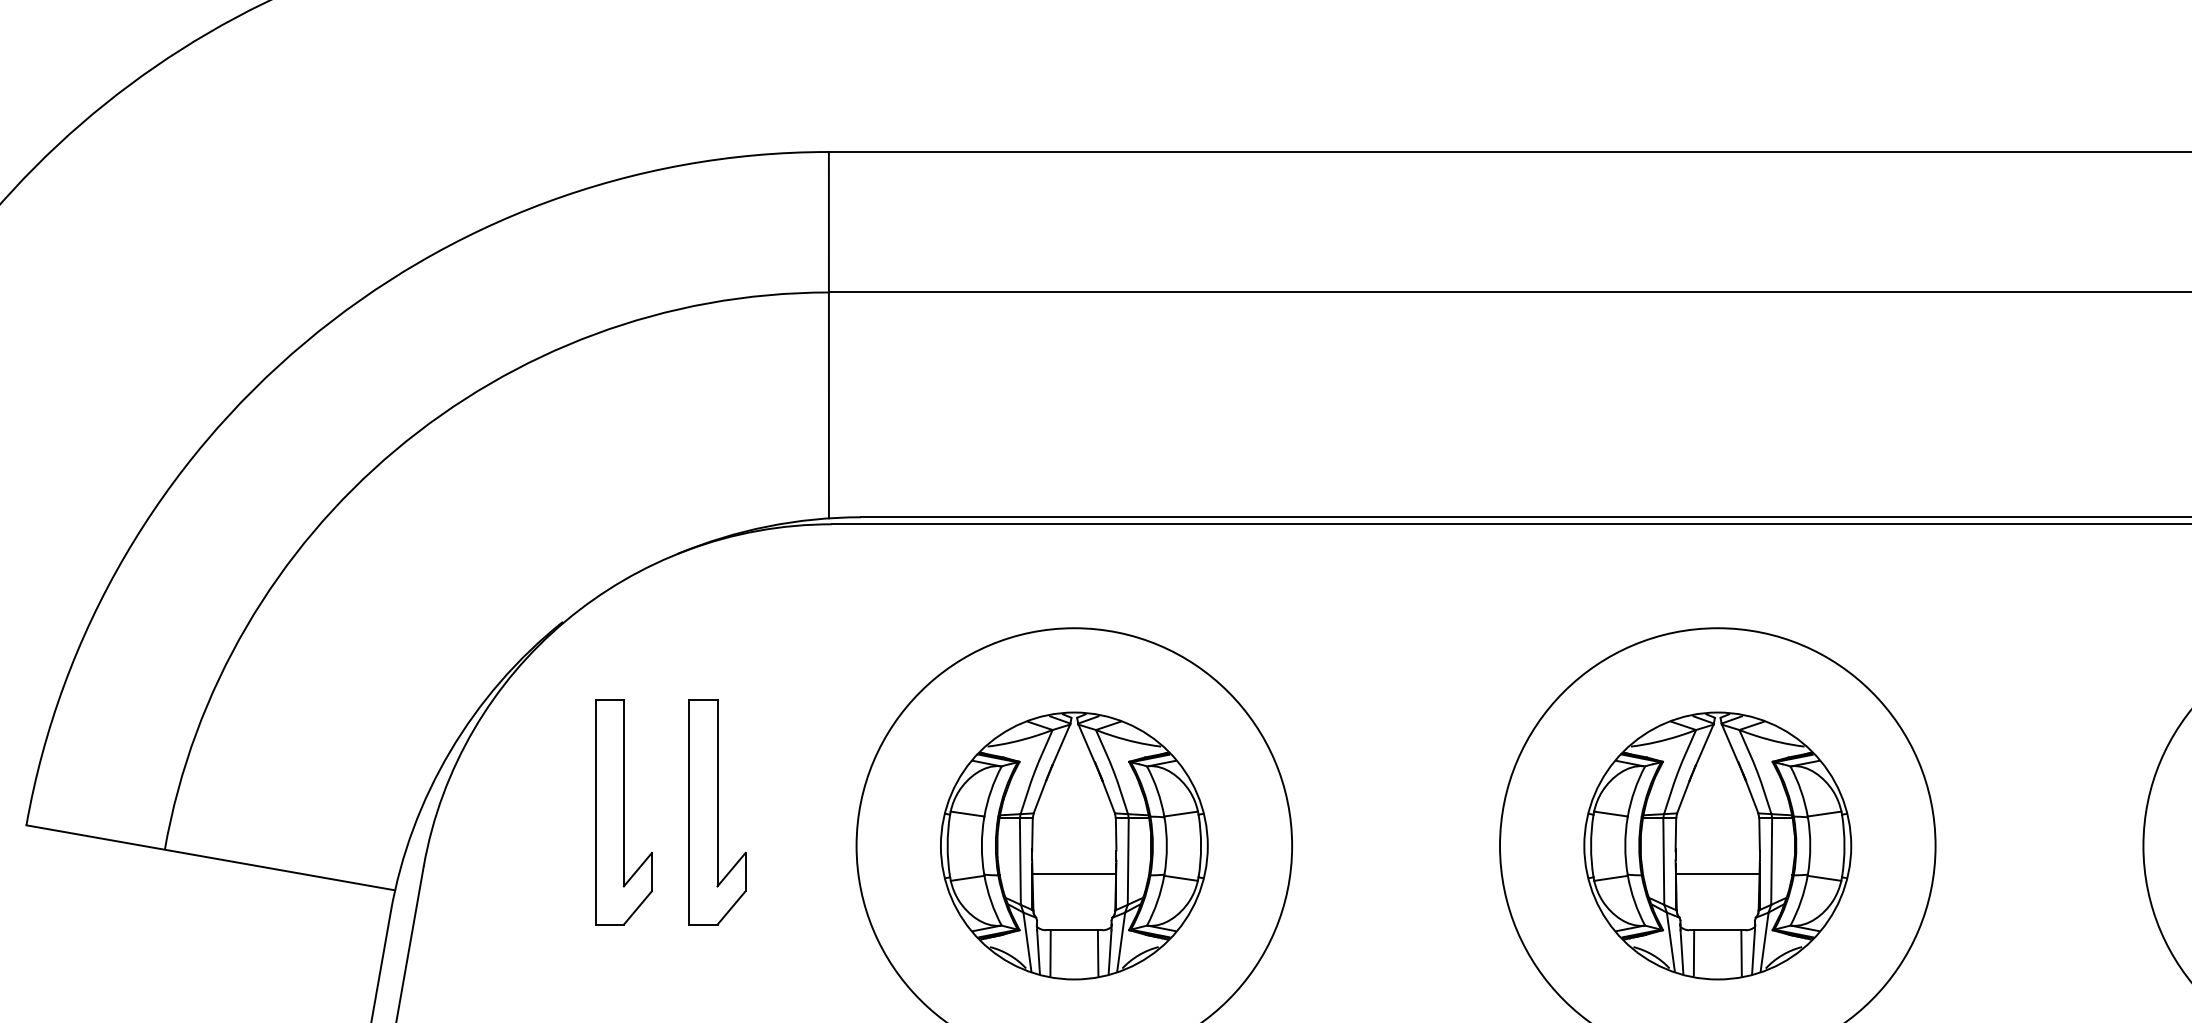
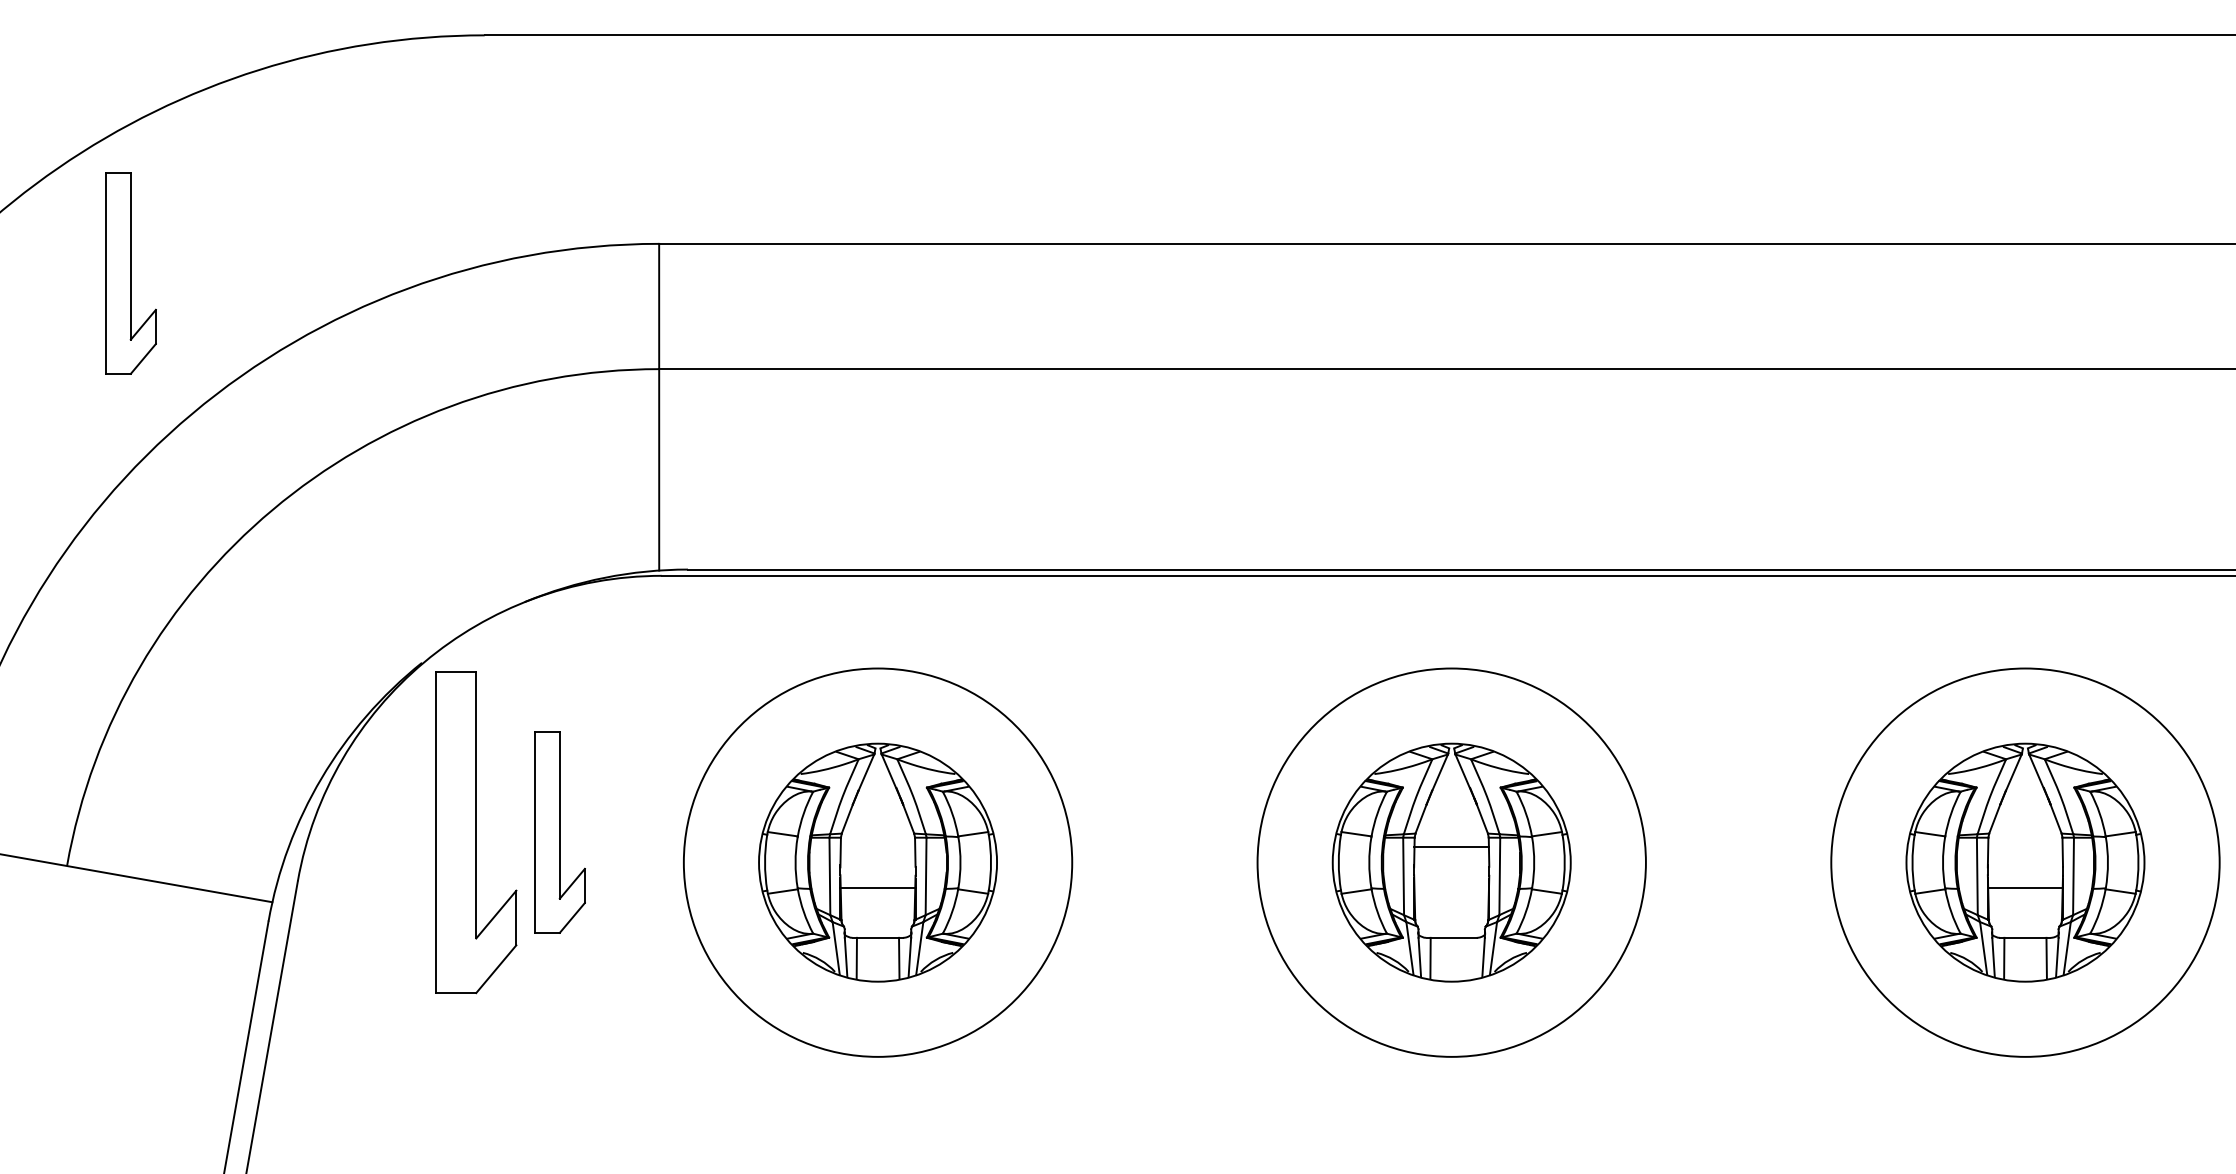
part: (236, 185) -> (130, 273), added
part: (624, 812) -> (476, 832), size x1.6
line: (1717, 873) -> (1451, 846), moved
line: (1741, 952) -> (1472, 957), removed

